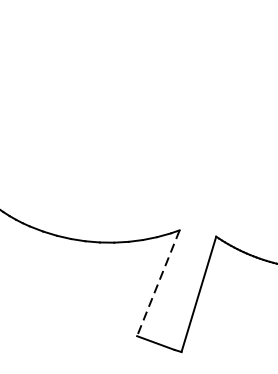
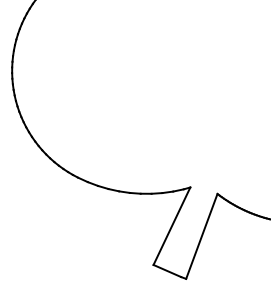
line: (157, 283) -> (171, 226), dashed -> solid

